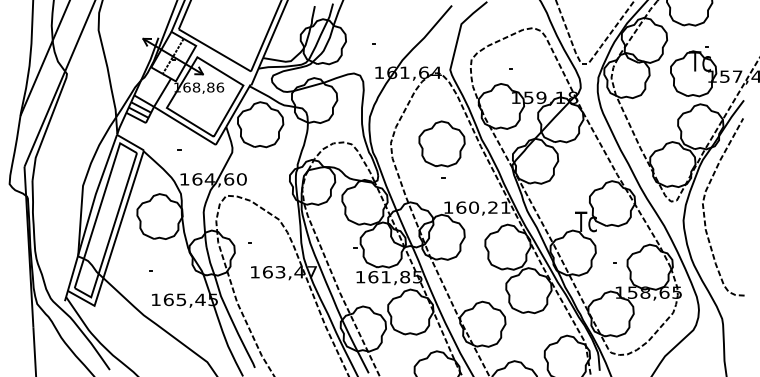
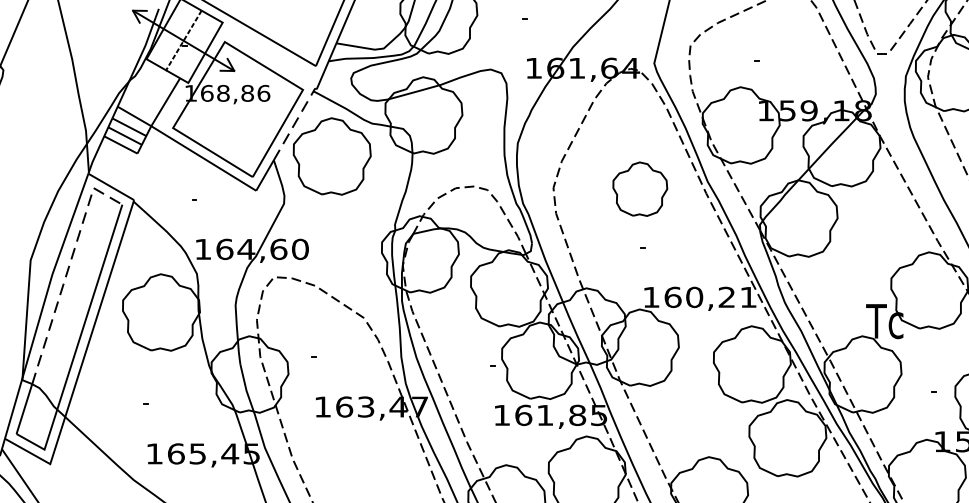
line: (238, 105) -> (294, 123), solid -> dashed
part: (441, 143) -> (639, 188), size x0.7
line: (105, 190) -> (68, 268), solid -> dashed

